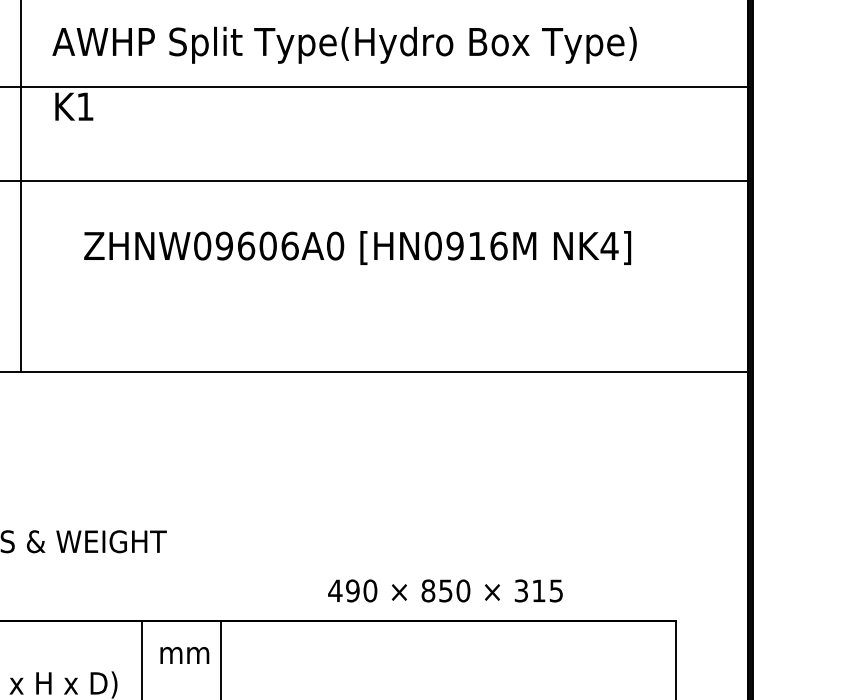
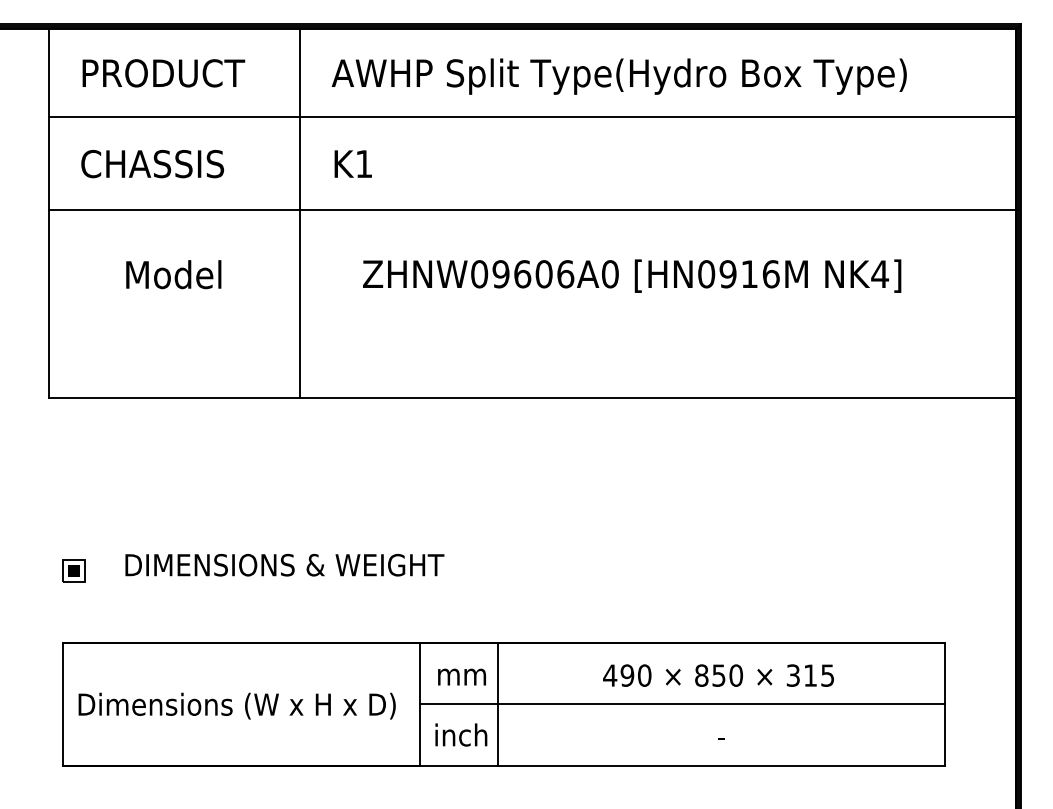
text: (73, 106) -> (352, 163), moved
text: (445, 590) -> (718, 675), moved
line: (408, 683) -> (682, 704), added

